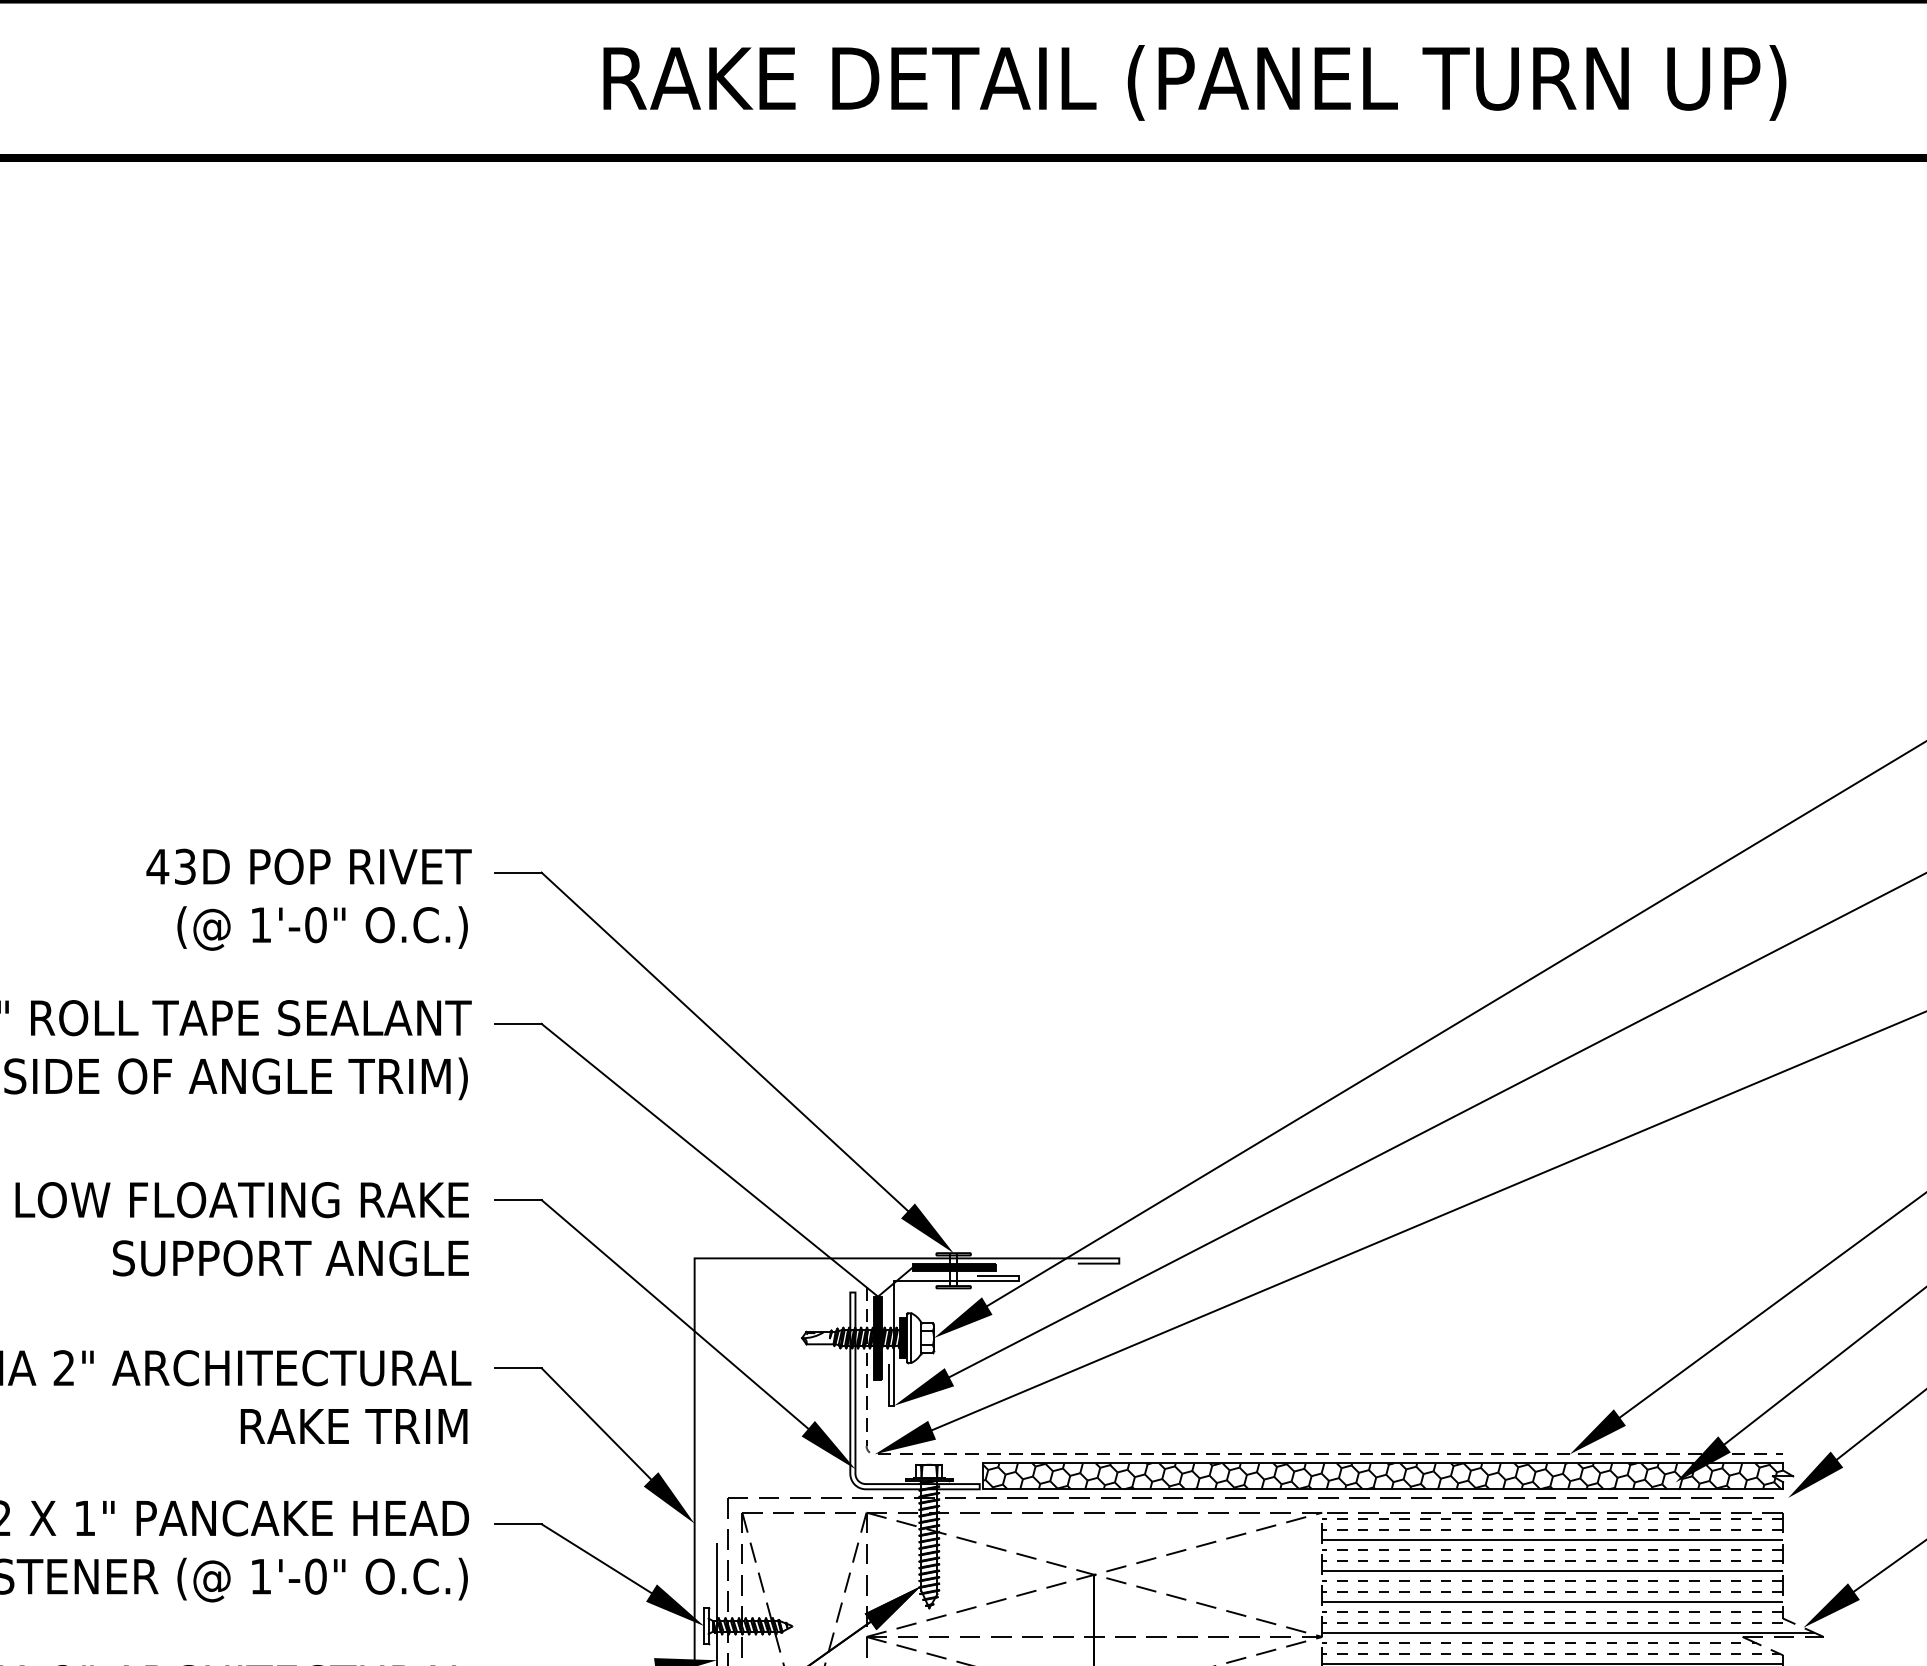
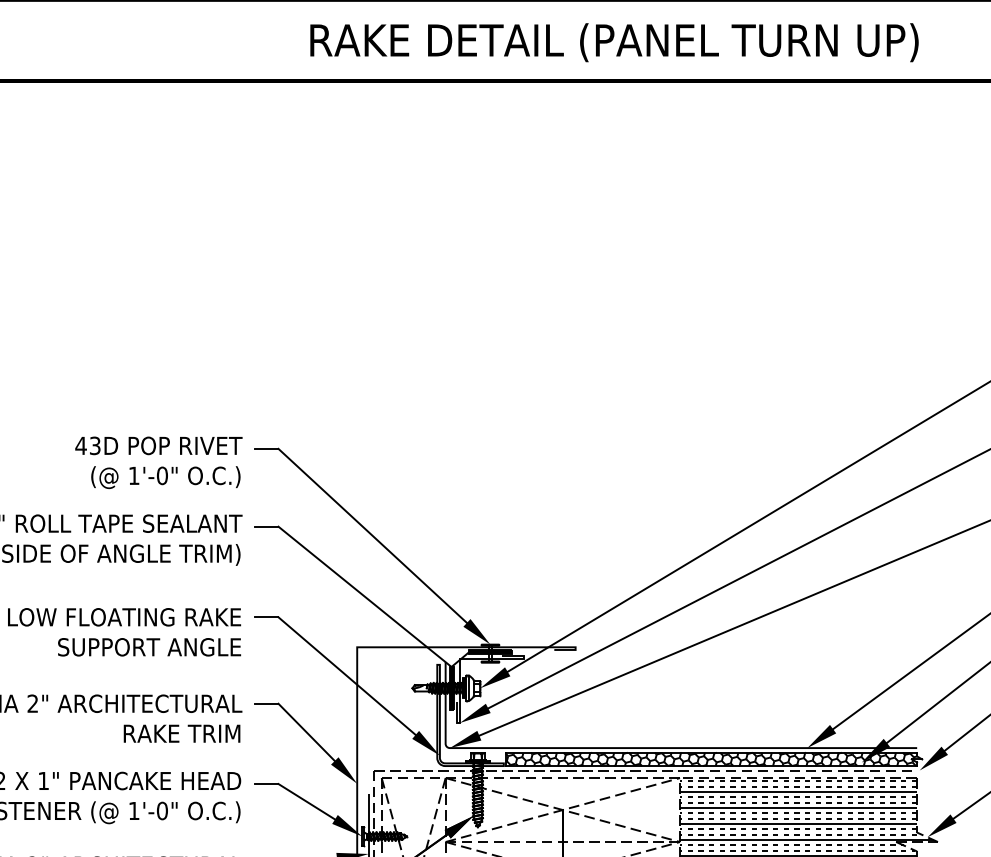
line: (1233, 1455) -> (634, 748), dashed -> solid

